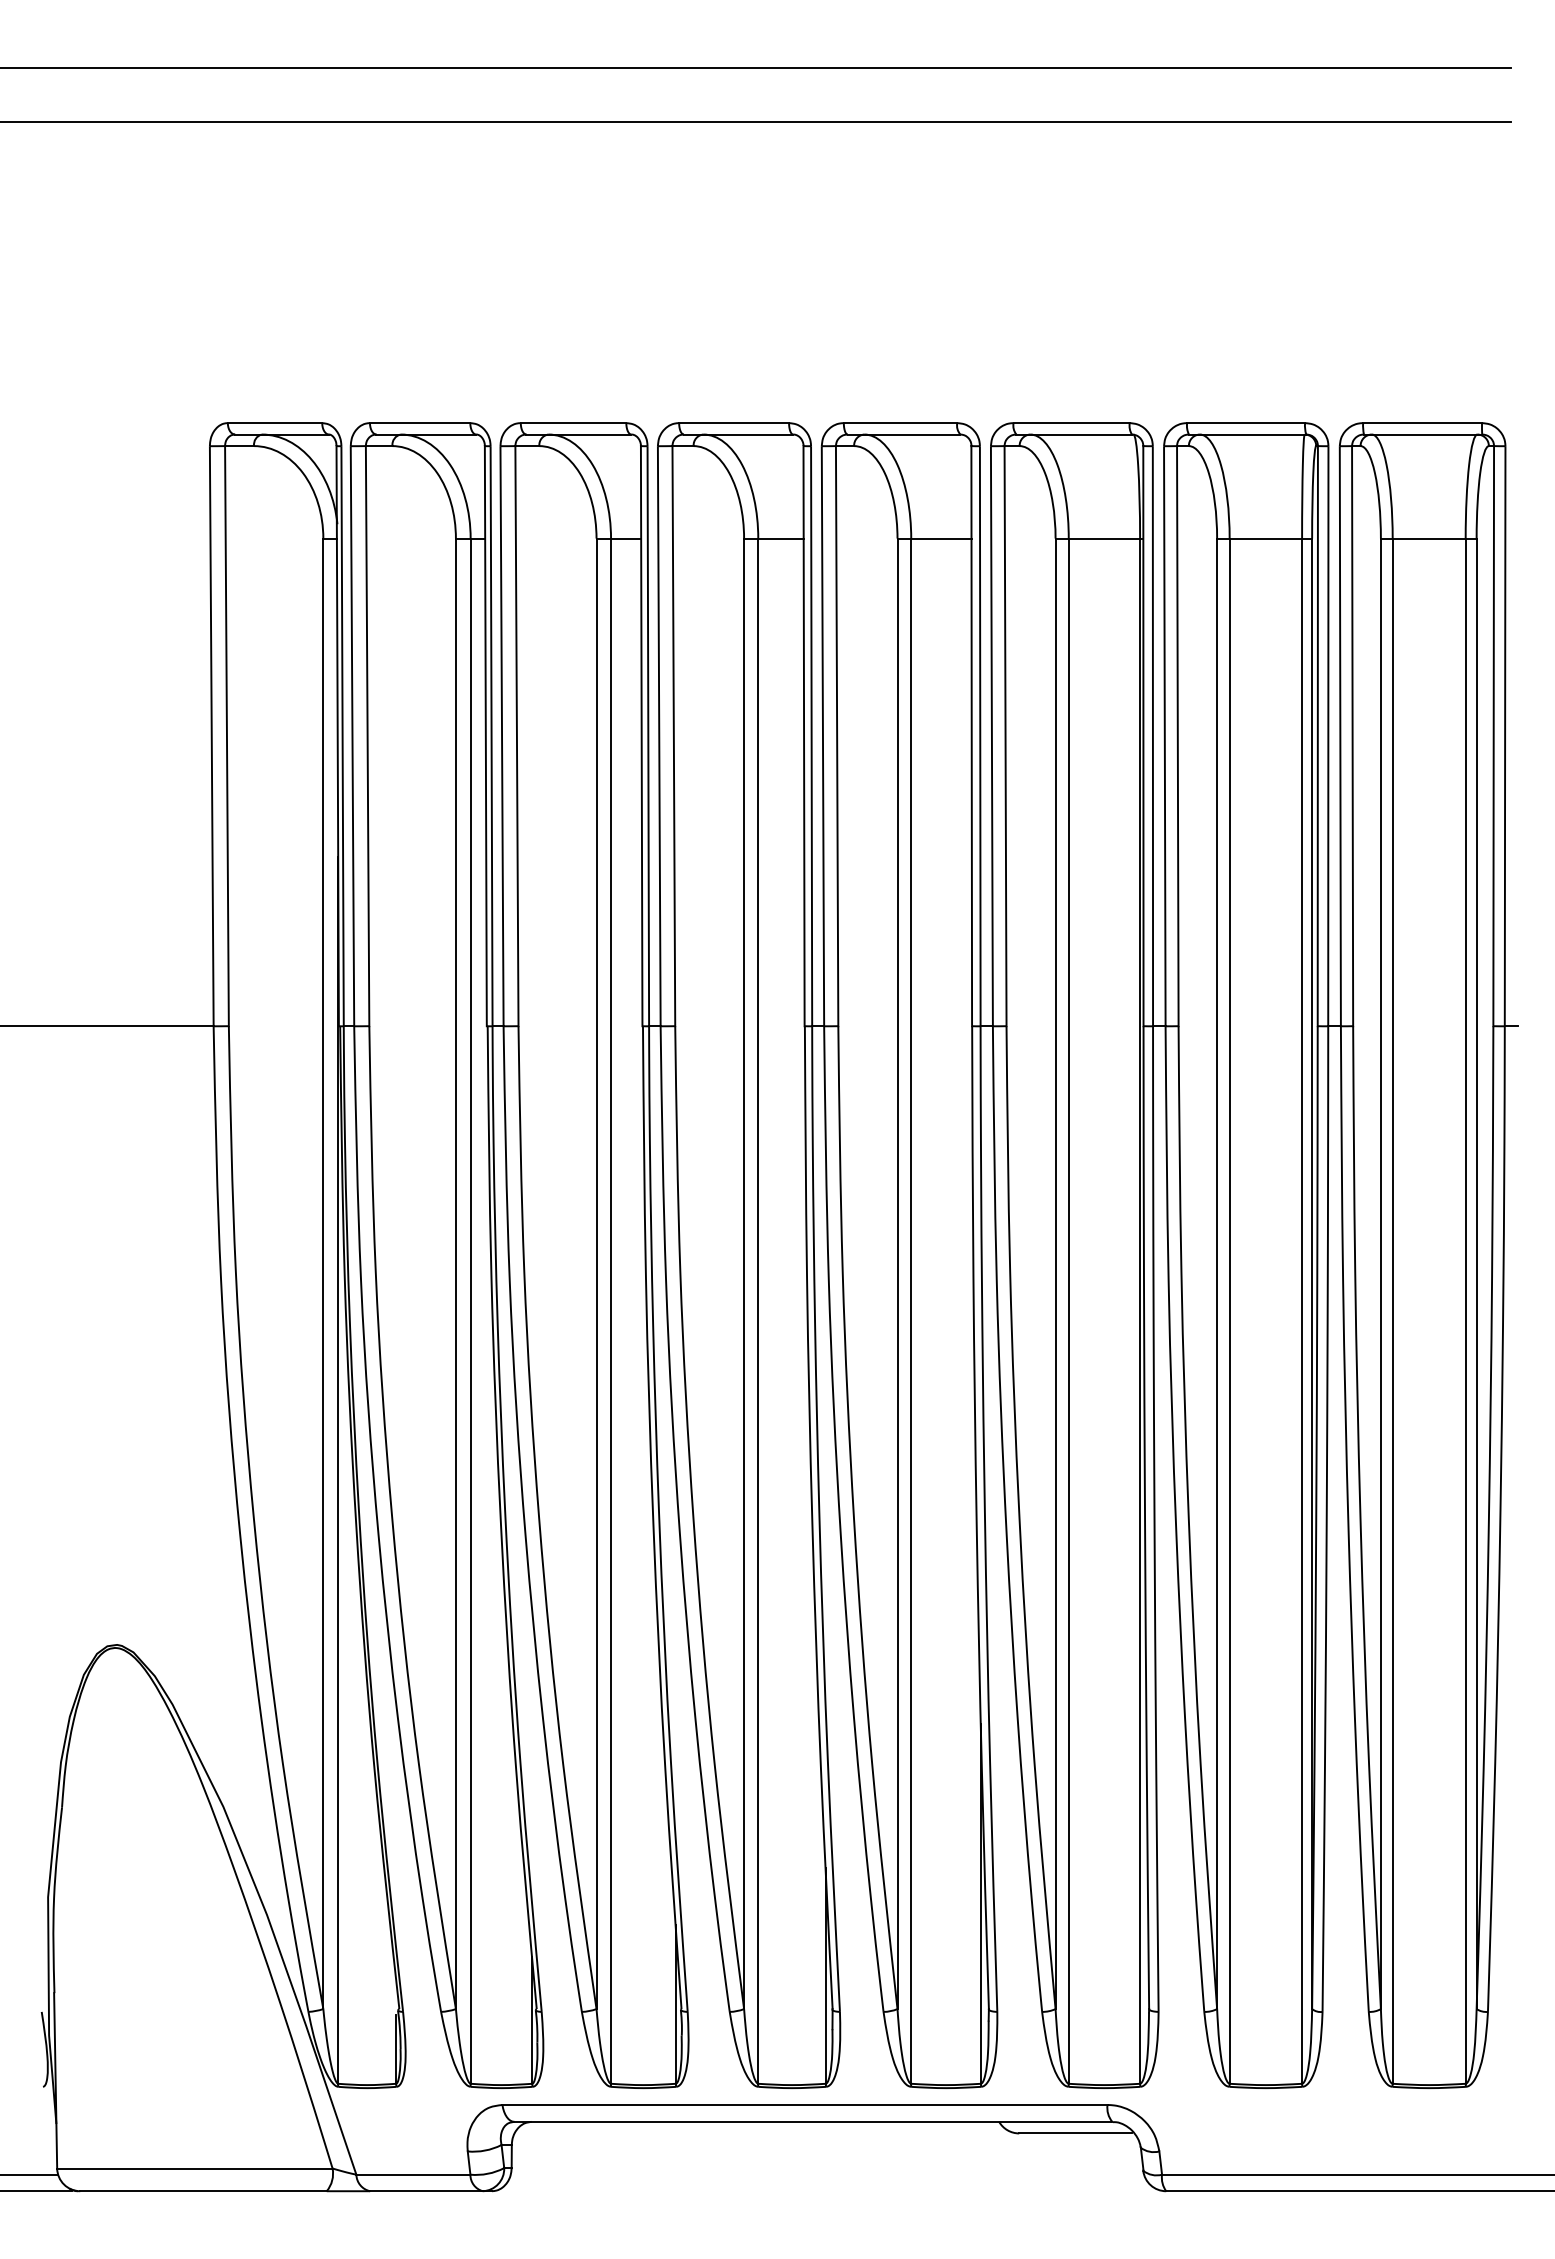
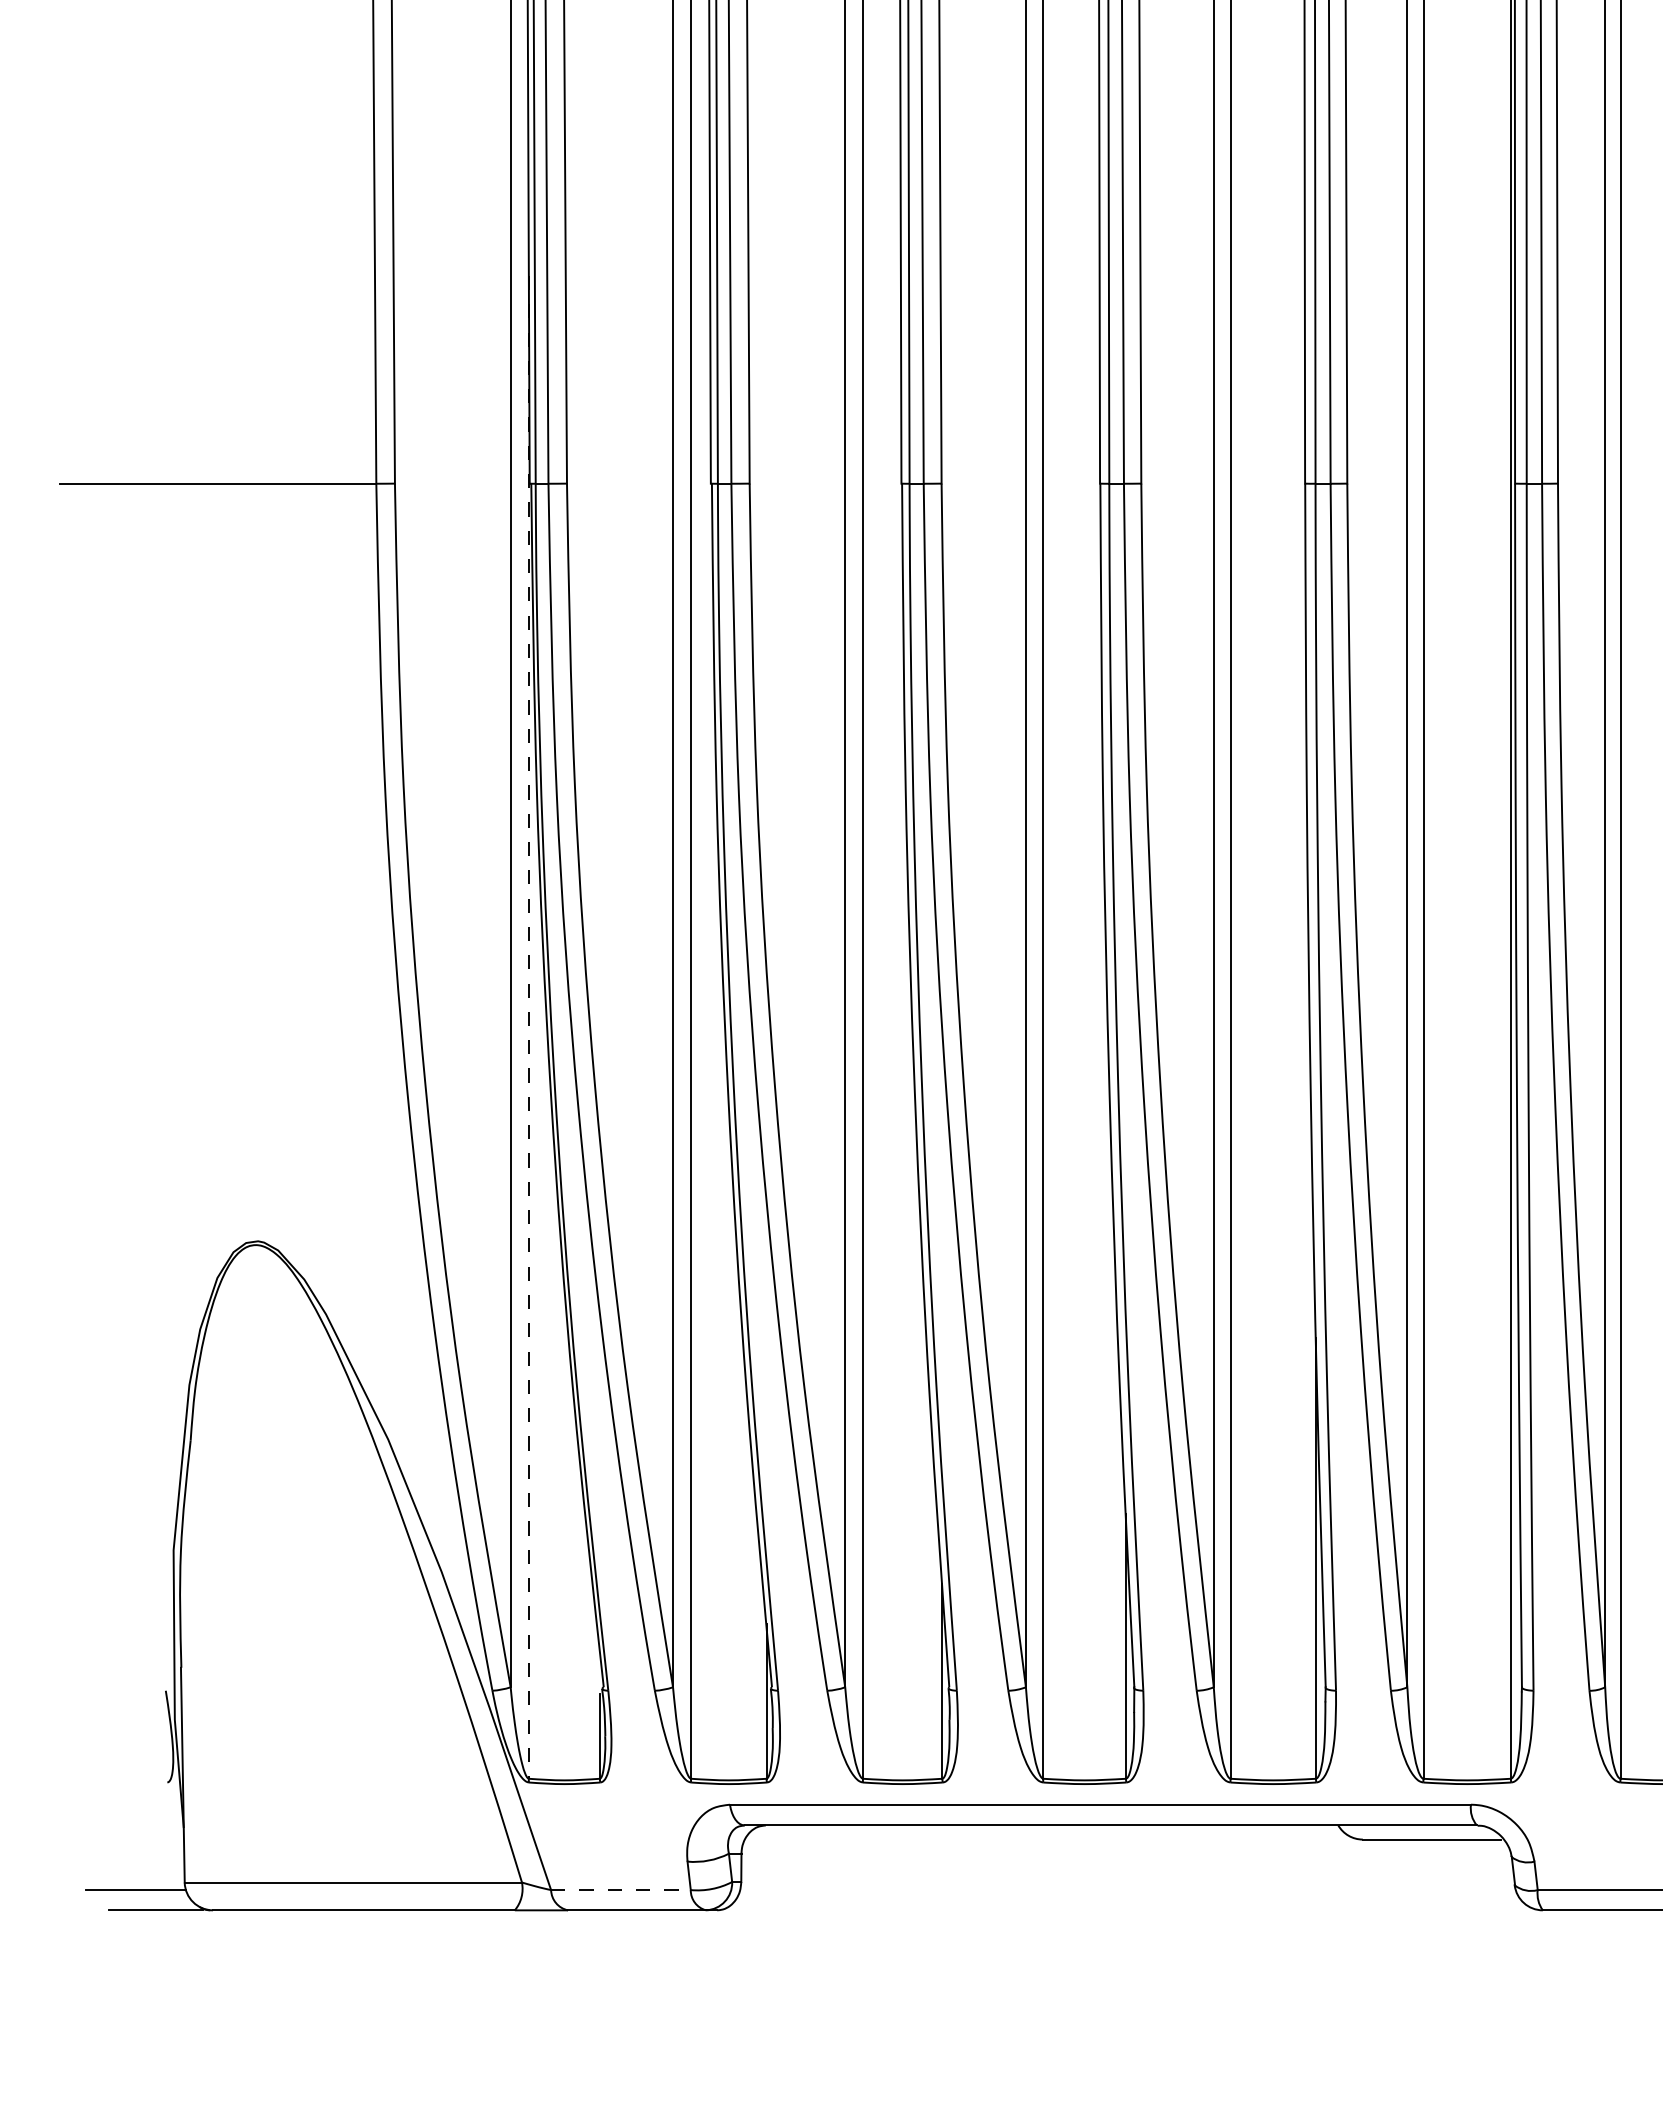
line: (338, 1470) -> (529, 1027), solid -> dashed
line: (413, 2174) -> (621, 1889), solid -> dashed

